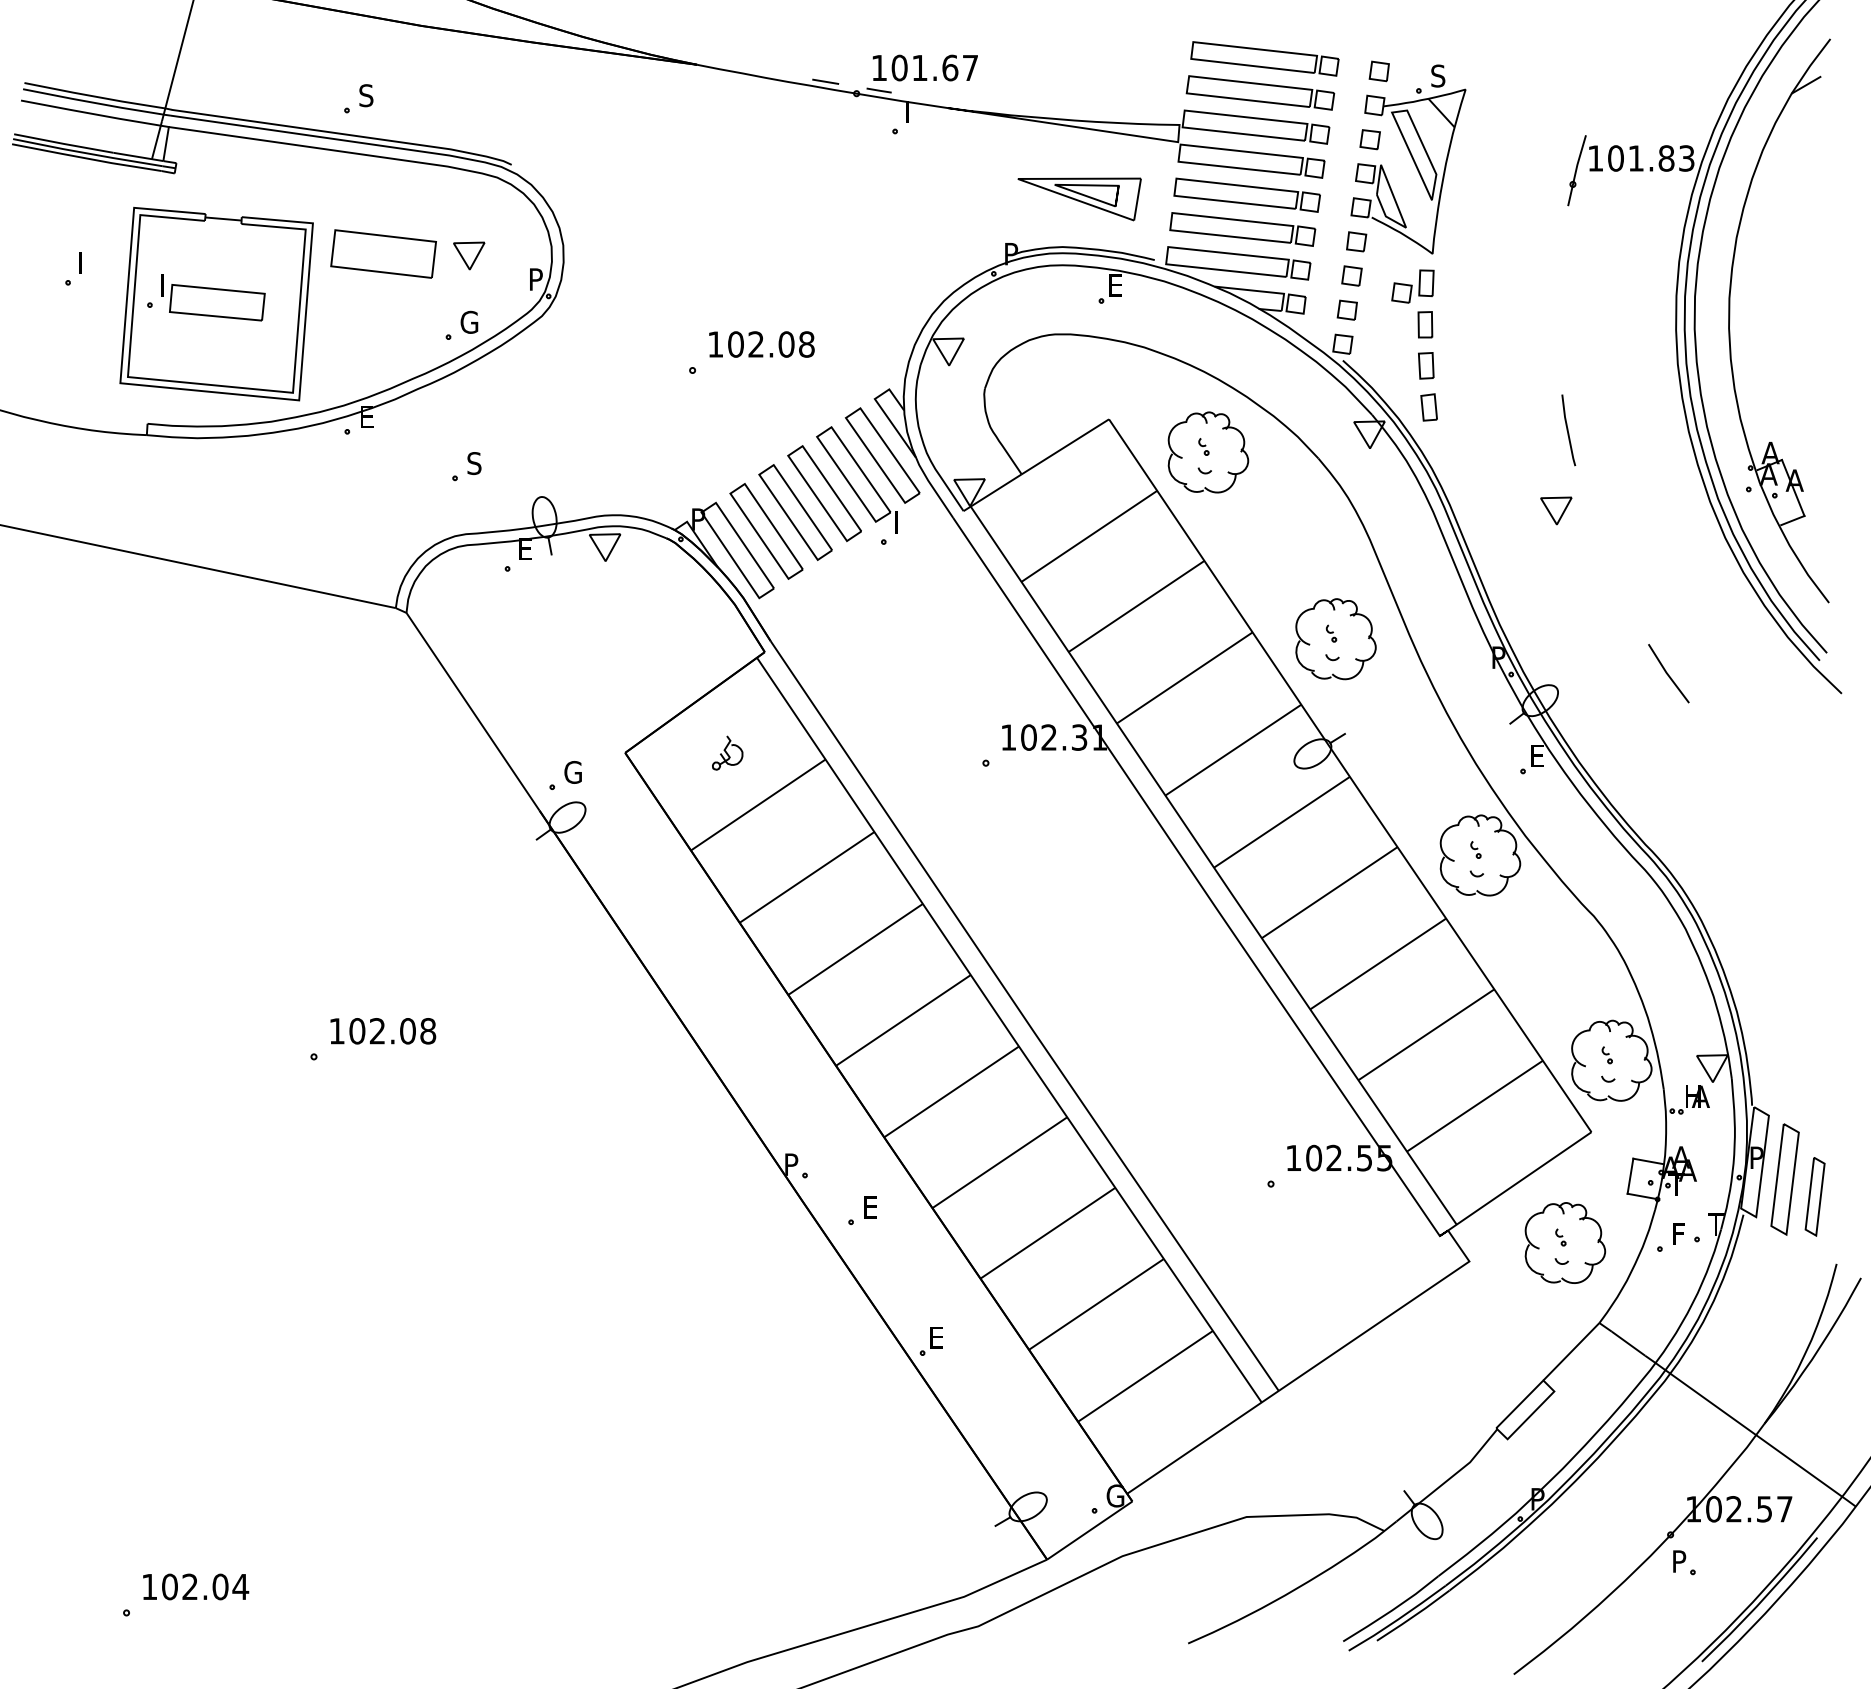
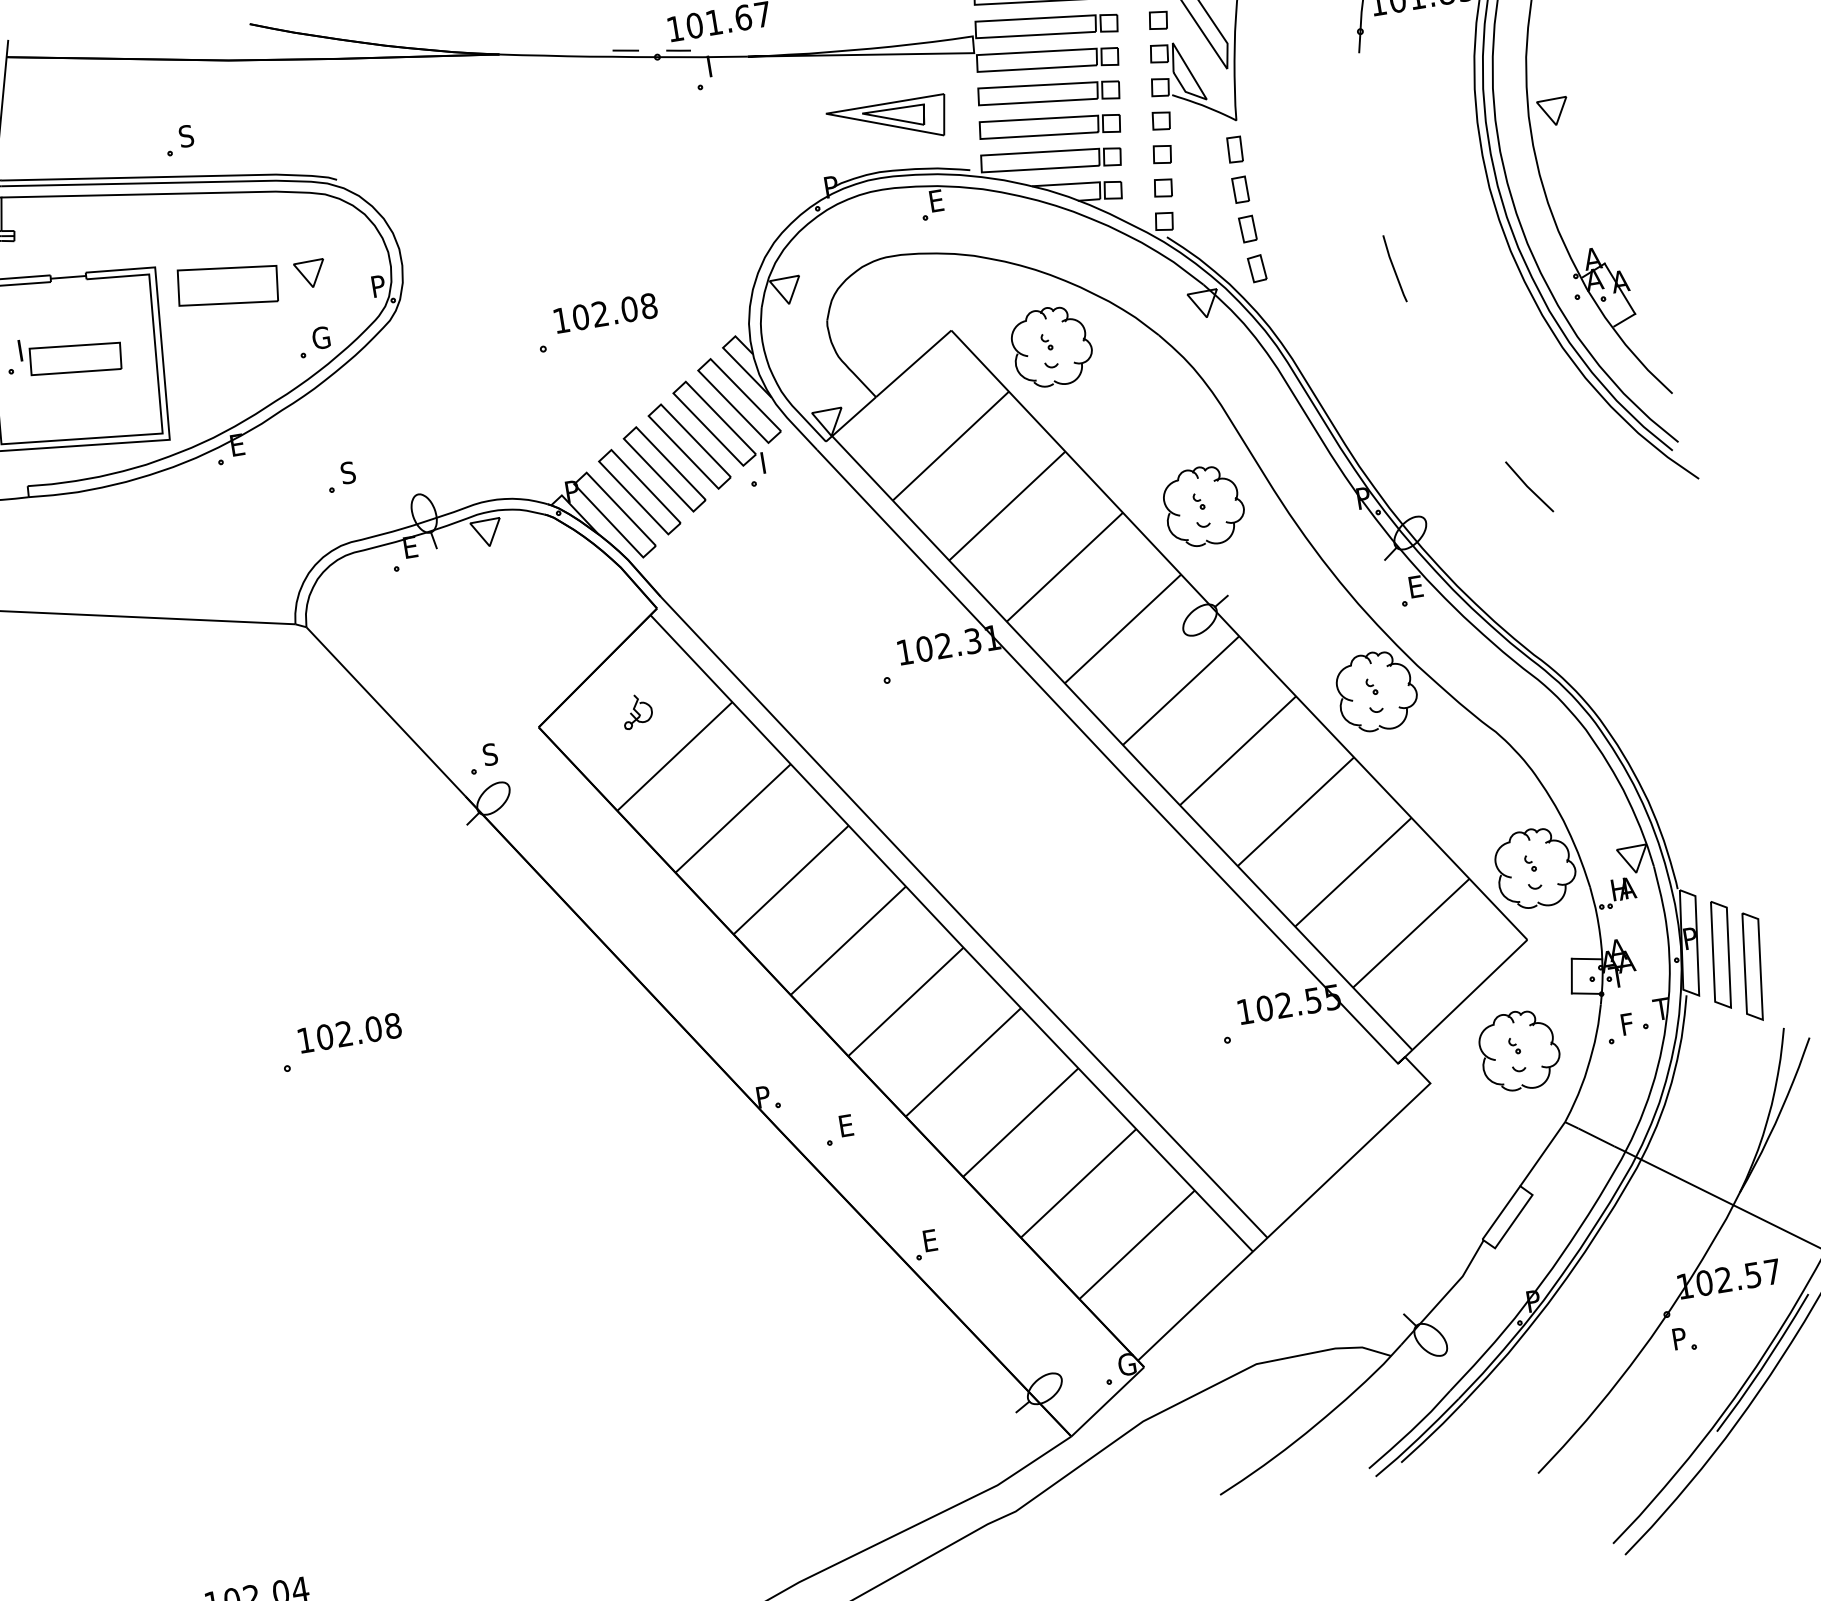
part: (1401, 292) -> (1212, 162), removed
part: (1556, 510) -> (1553, 111), moved
text: (572, 771) -> (490, 753), G -> S
part: (1814, 1196) -> (1751, 966), size x1.43

